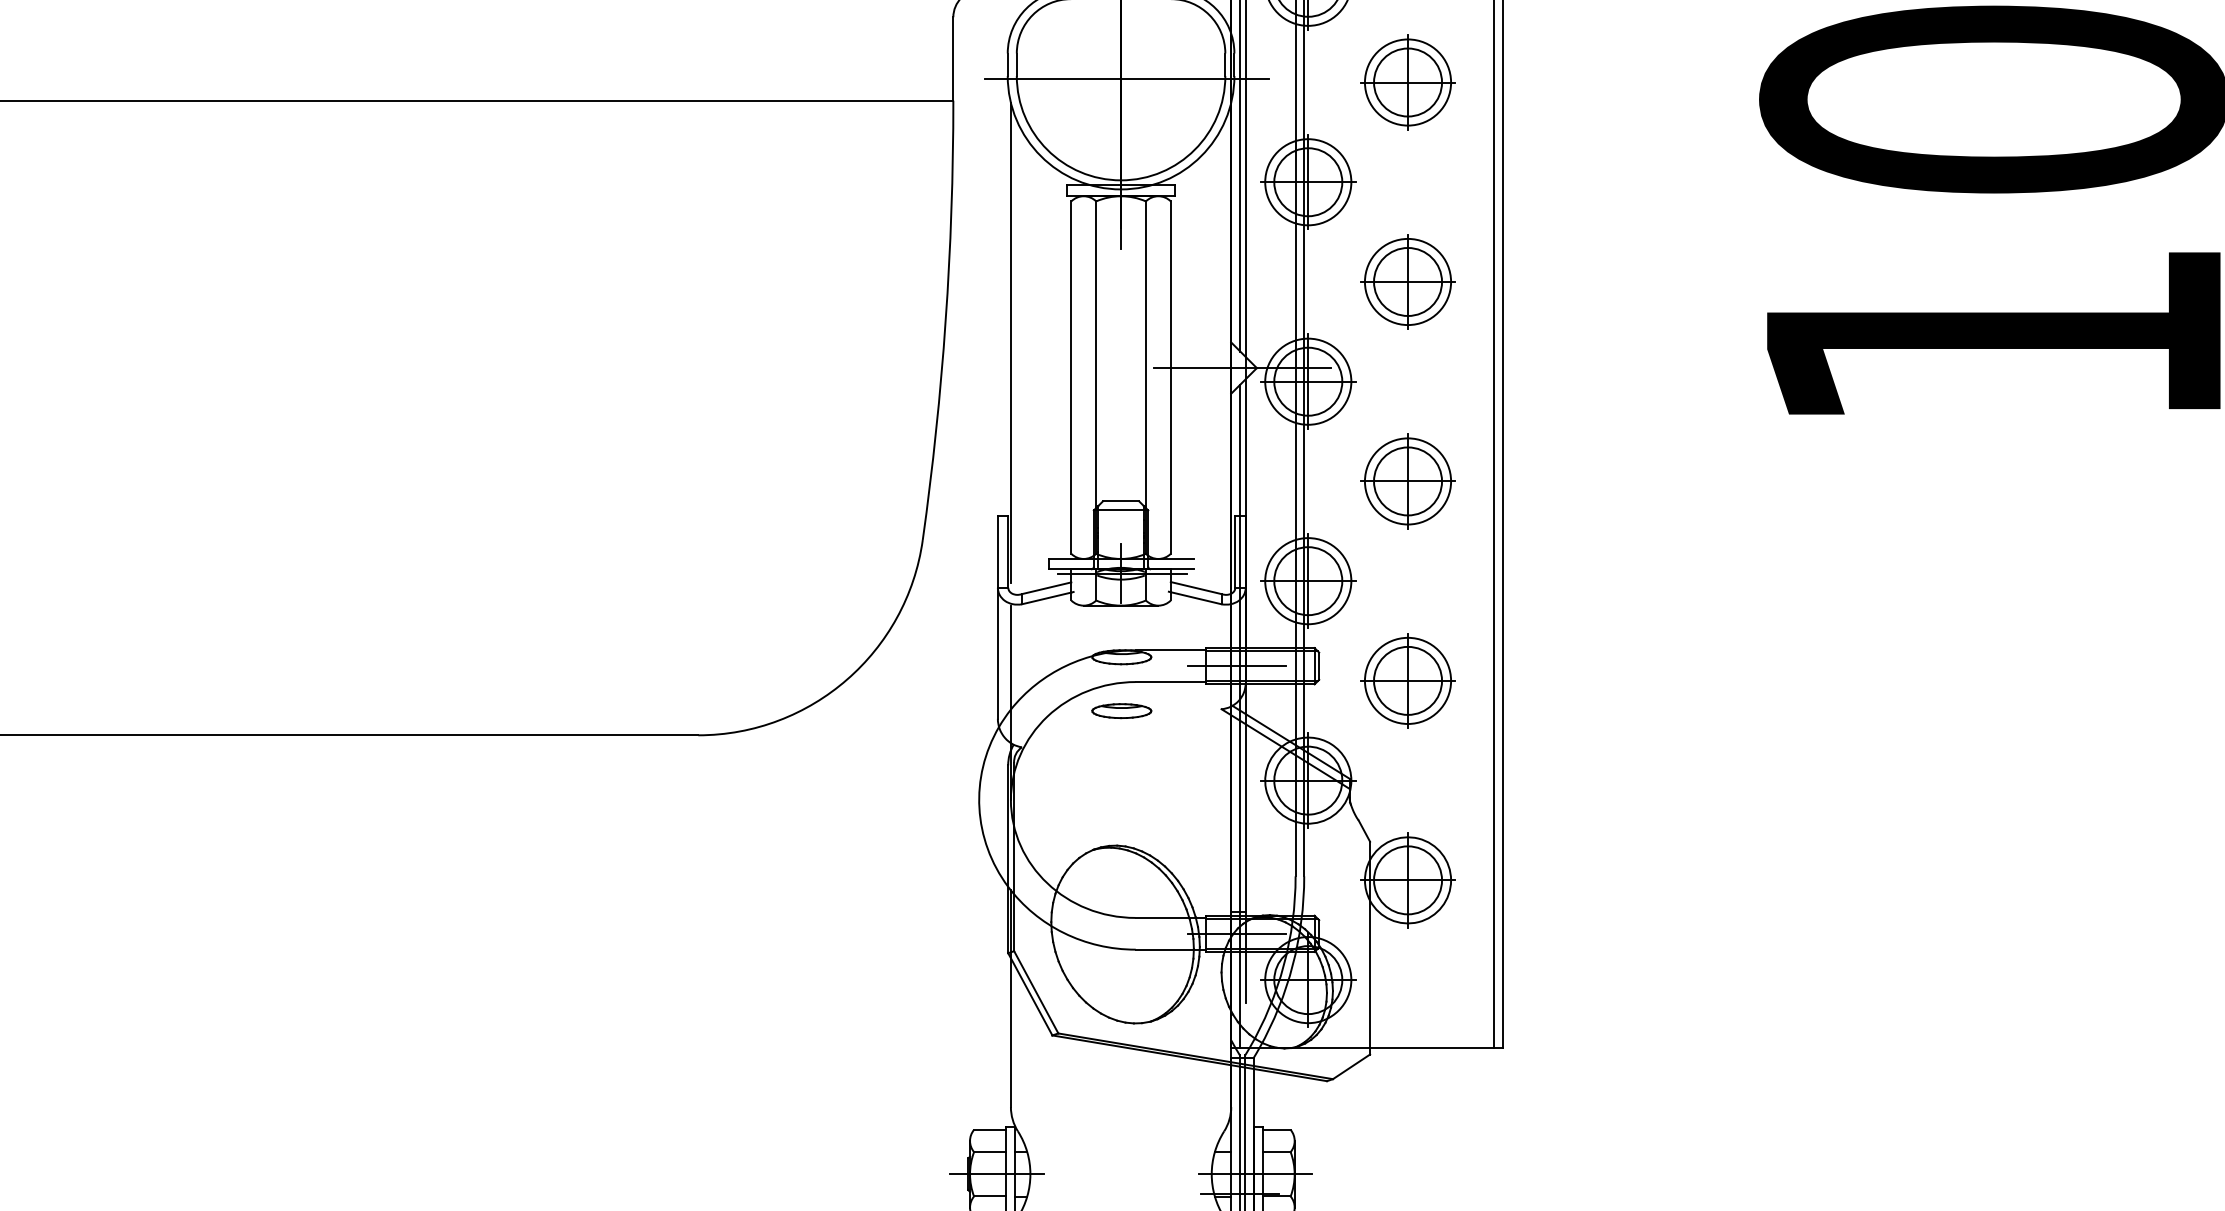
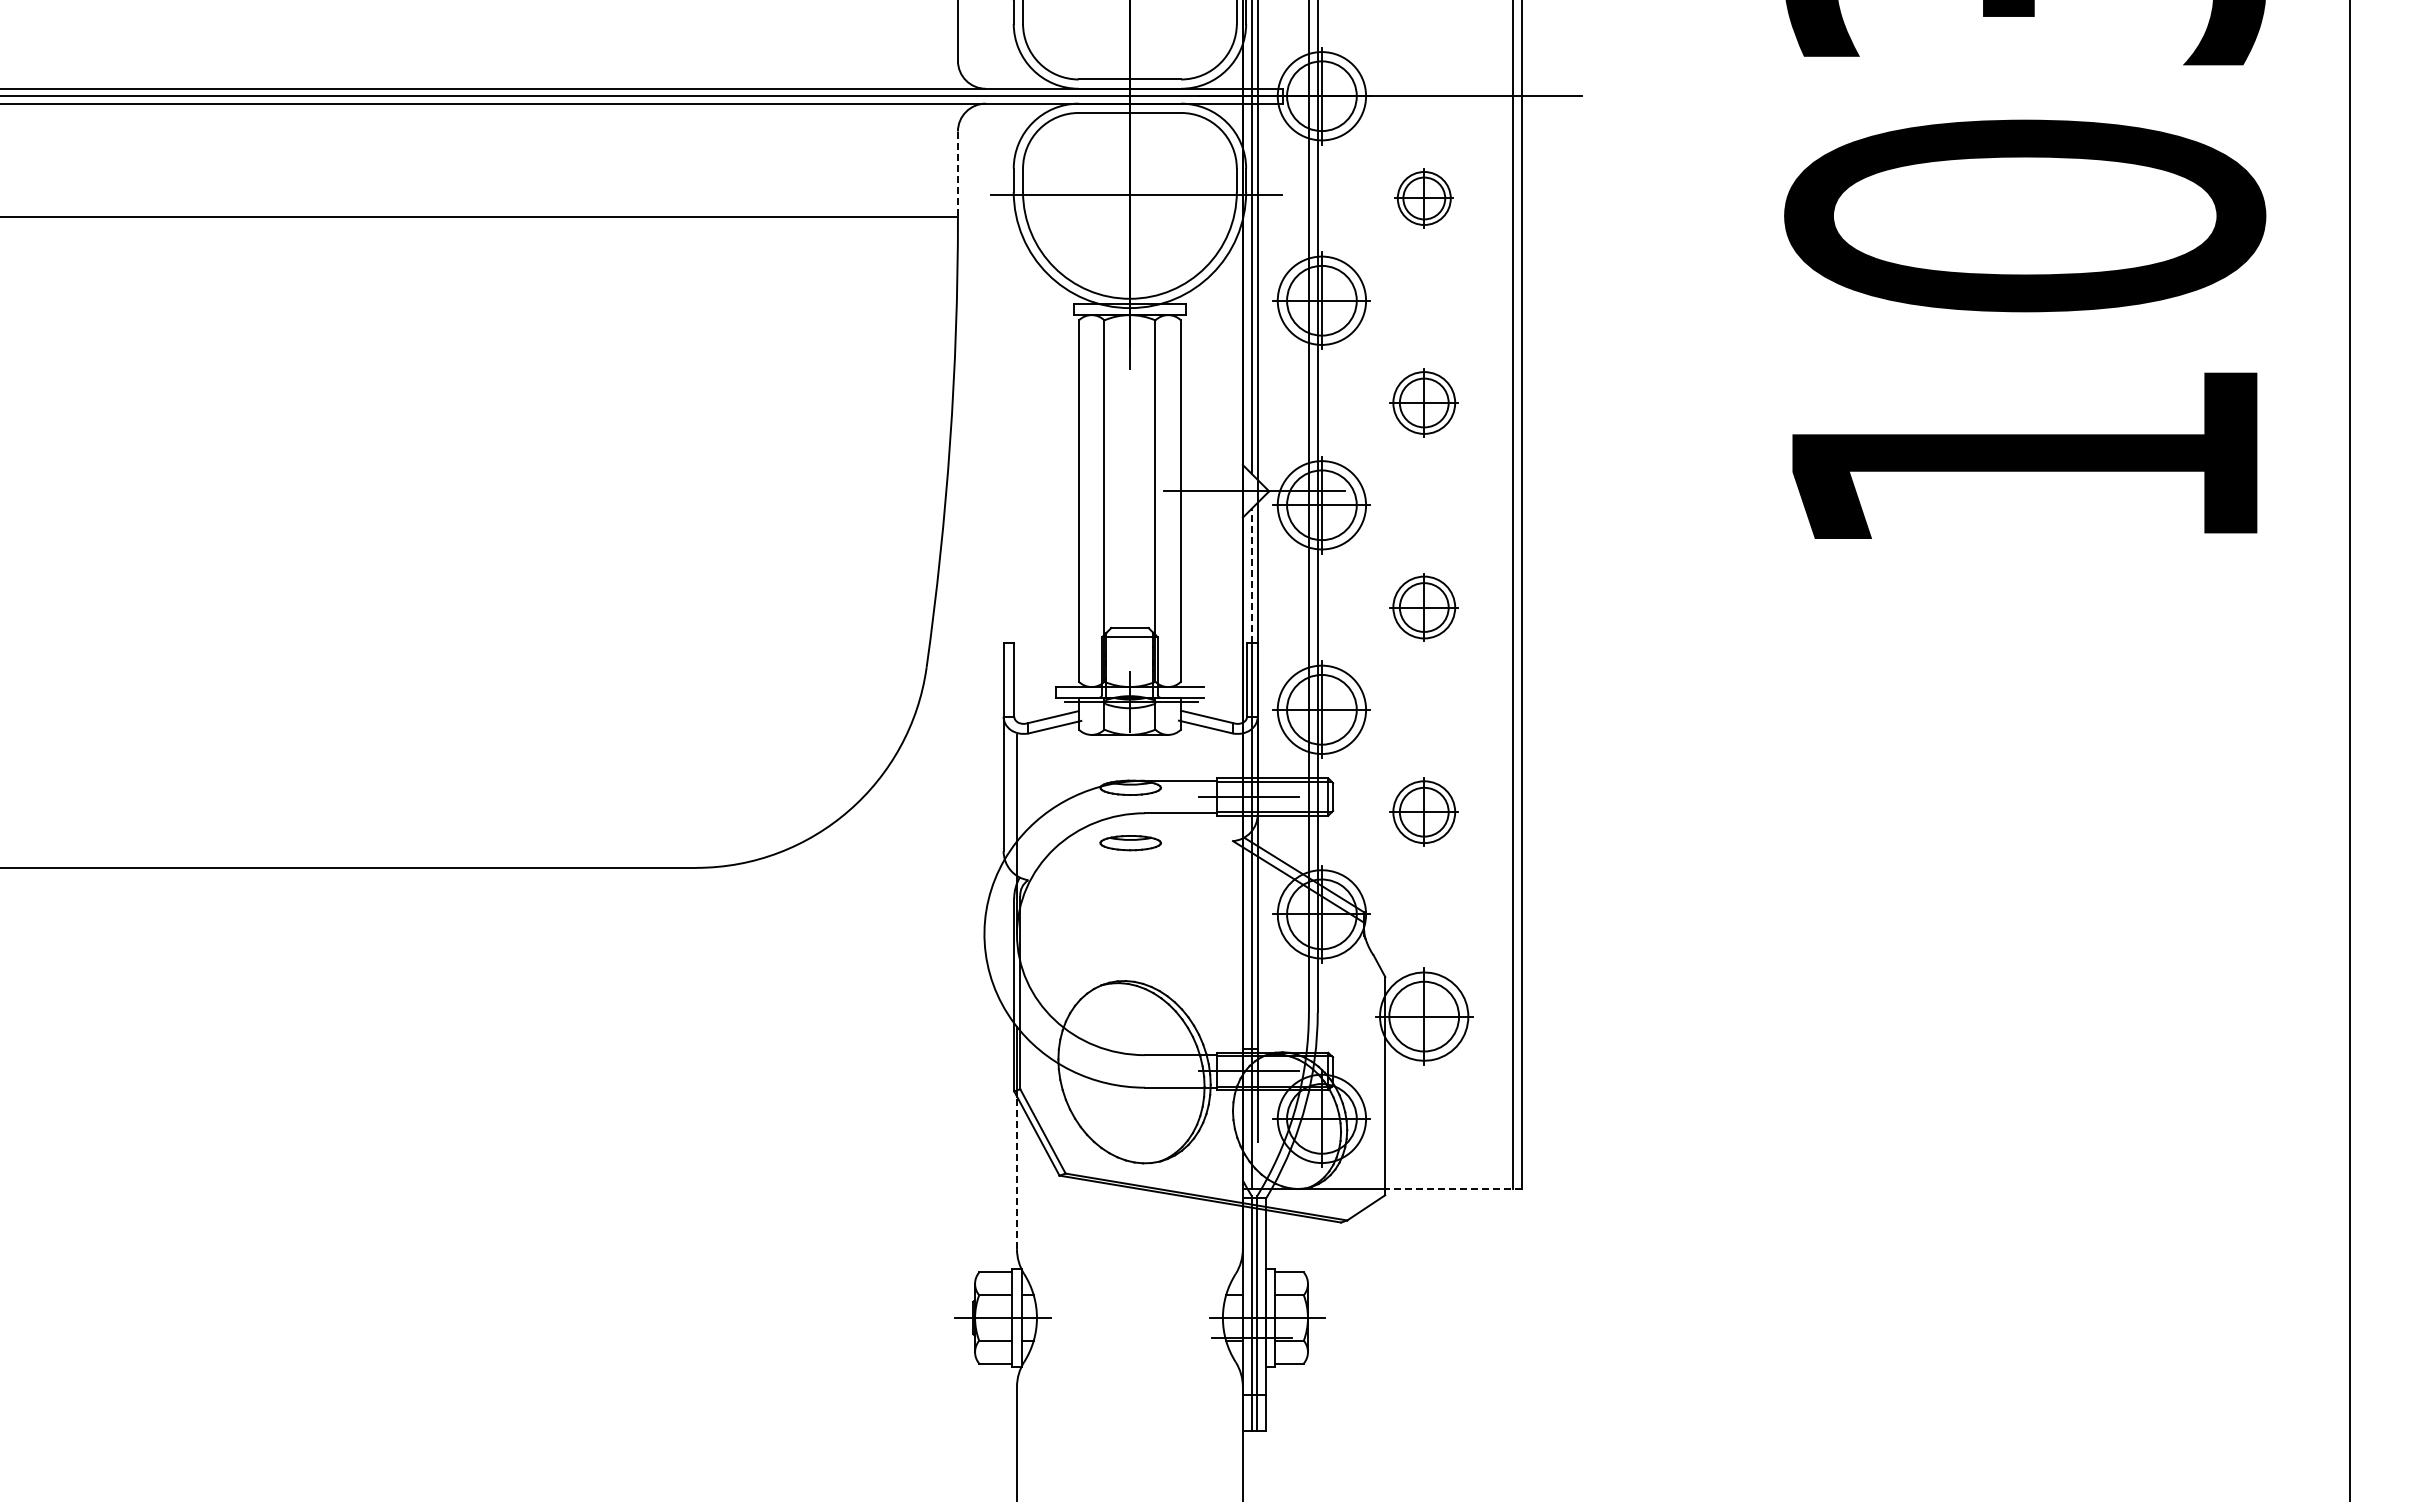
line: (952, 59) -> (957, 174), solid -> dashed
part: (1408, 82) -> (1424, 198), size x0.6
part: (1408, 281) -> (1424, 402), size x0.7
line: (1010, 342) -> (1016, 465), removed
line: (1240, 450) -> (1252, 575), solid -> dashed
part: (1408, 481) -> (1424, 607), size x0.7
part: (1408, 681) -> (1424, 812), size x0.7
line: (1010, 1032) -> (1016, 1172), solid -> dashed
line: (1436, 1047) -> (1453, 1188), solid -> dashed

